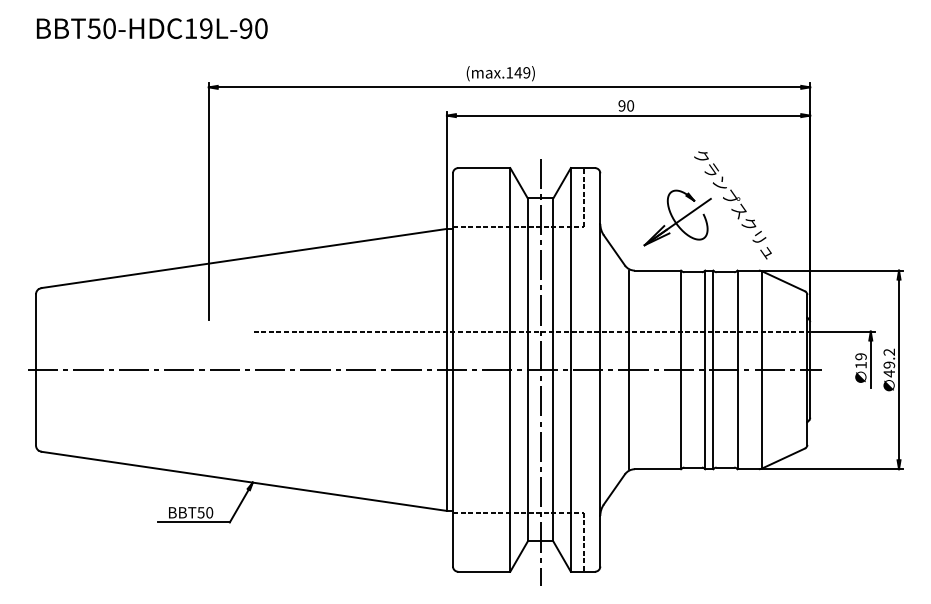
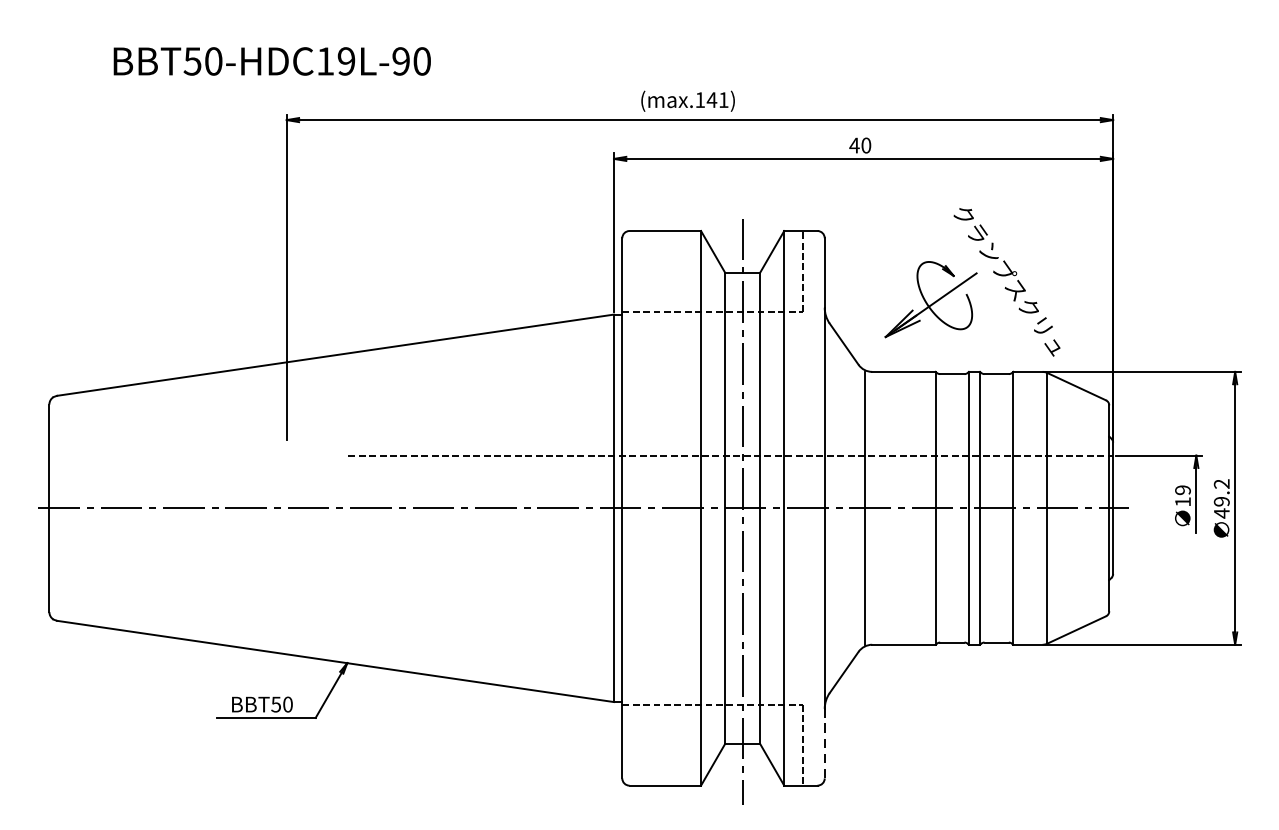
text: (152, 28) -> (272, 61), moved
text: (526, 72) -> (723, 99), (max.149) -> (max.141)
text: (621, 105) -> (853, 145), 90 -> 40
line: (600, 540) -> (824, 742), solid -> dashed

